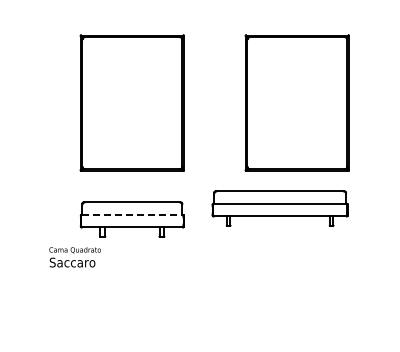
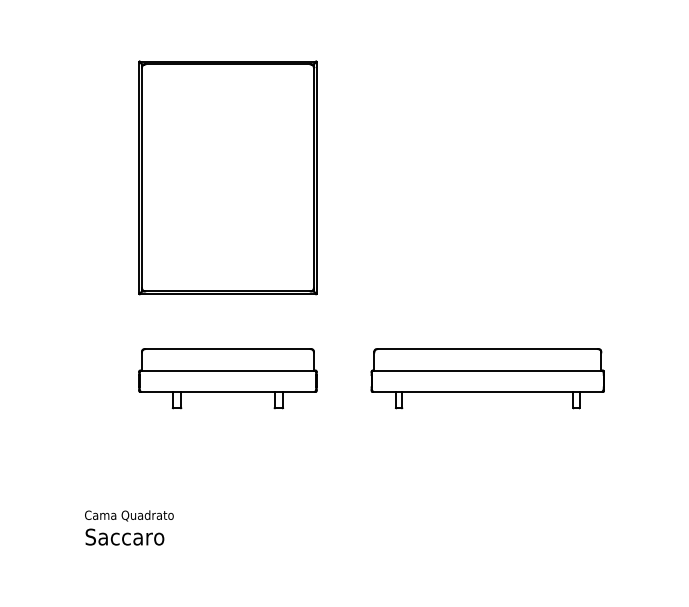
part: (296, 102) -> (510, 176), removed
part: (279, 208) -> (486, 378), moved
line: (132, 215) -> (228, 371), dashed -> solid
text: (74, 257) -> (128, 528), moved

